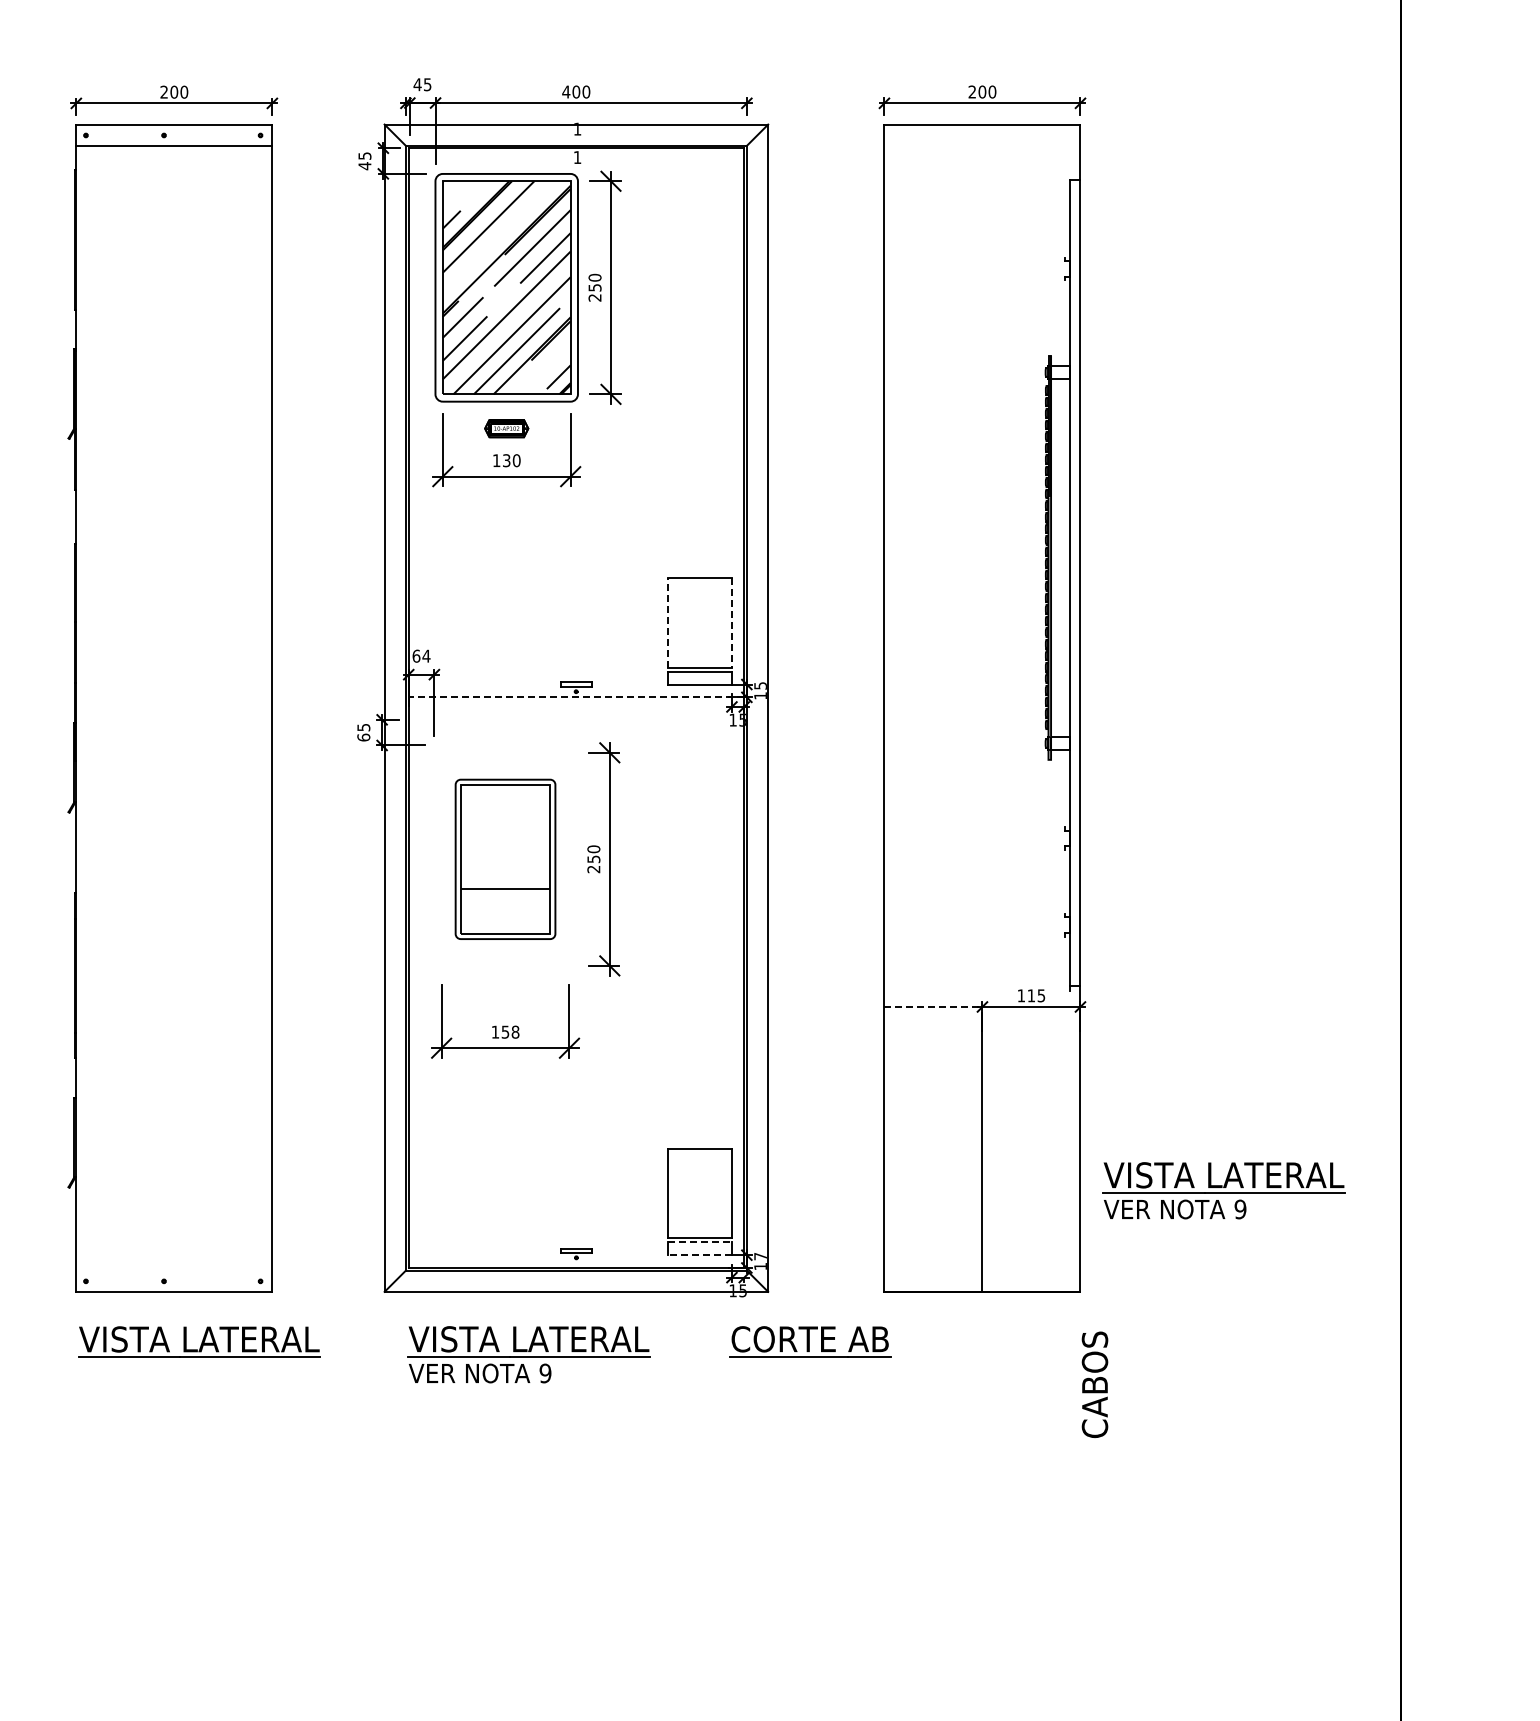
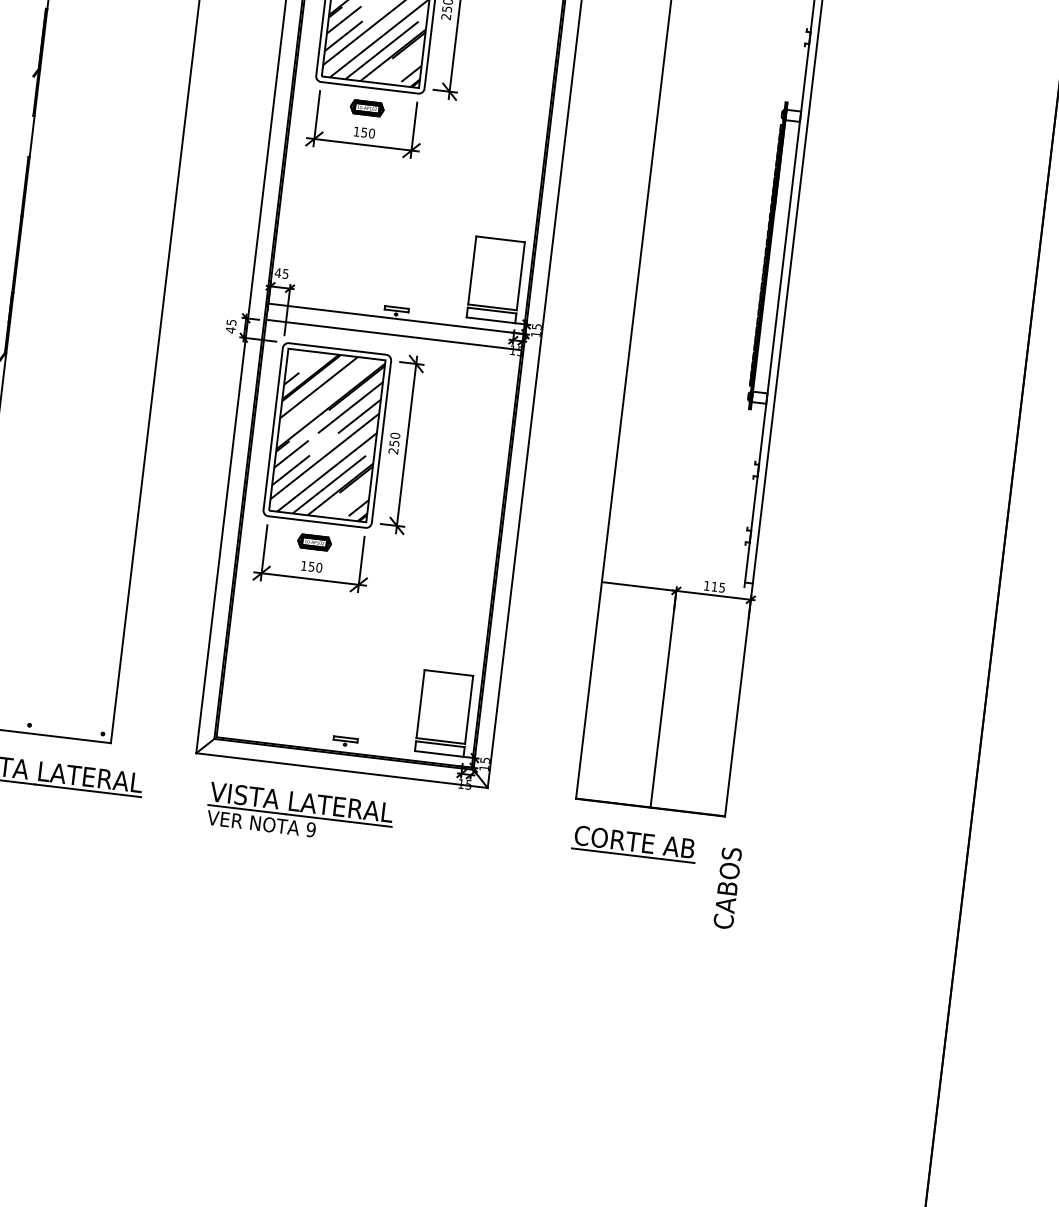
text: (506, 460) -> (364, 132), 130 -> 150
line: (668, 622) -> (472, 270), dashed -> solid
line: (731, 622) -> (520, 275), dashed -> solid
text: (421, 655) -> (281, 272), 64 -> 45
line: (576, 697) -> (395, 318), dashed -> solid
line: (576, 718) -> (394, 334), added
text: (363, 737) -> (230, 330), 65 -> 45
part: (505, 859) -> (327, 435), size x1.43
part: (505, 999) -> (314, 542), added
line: (933, 1007) -> (639, 586), dashed -> solid
text: (515, 1032) -> (319, 567), 158 -> 150
part: (1223, 1190) -> (842, 752), removed
line: (700, 1242) -> (440, 744), dashed -> solid
line: (700, 1255) -> (439, 754), dashed -> solid
text: (760, 1256) -> (485, 760), 17 -> 15
part: (810, 1341) -> (634, 843), moved

